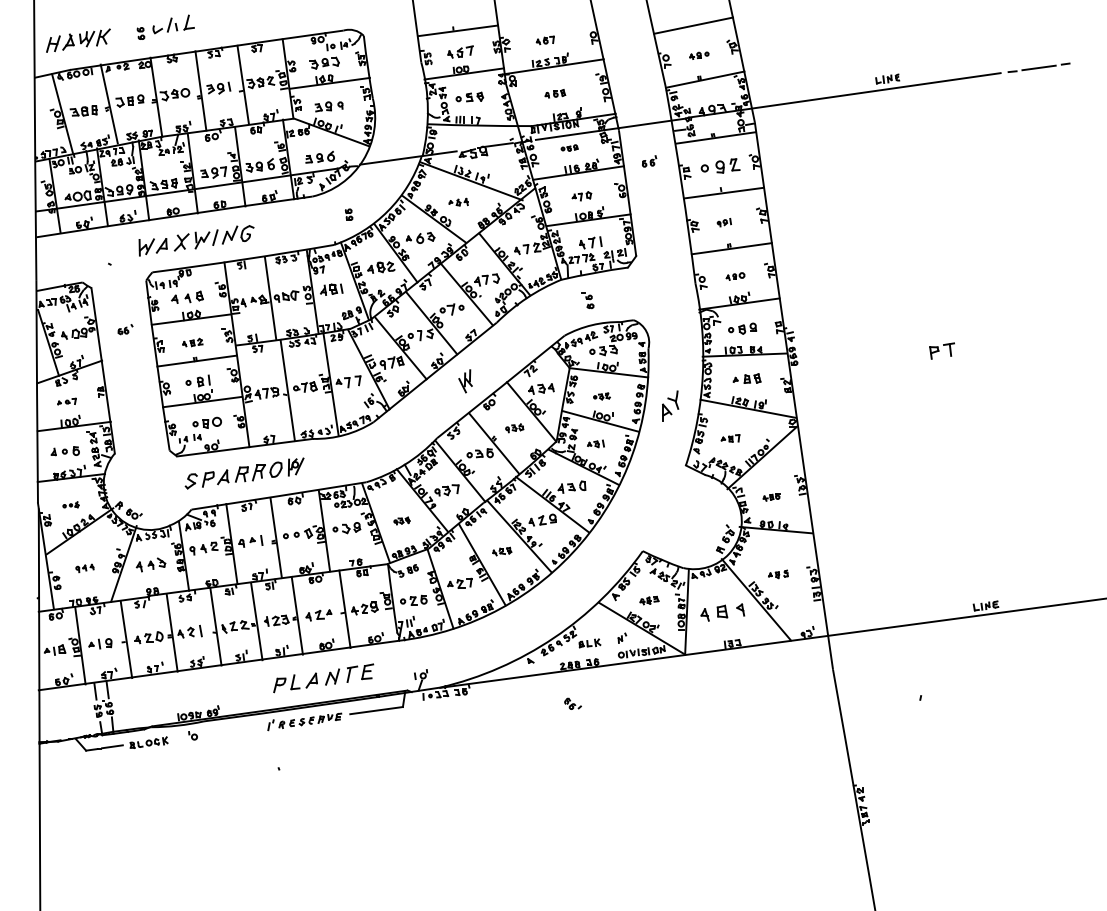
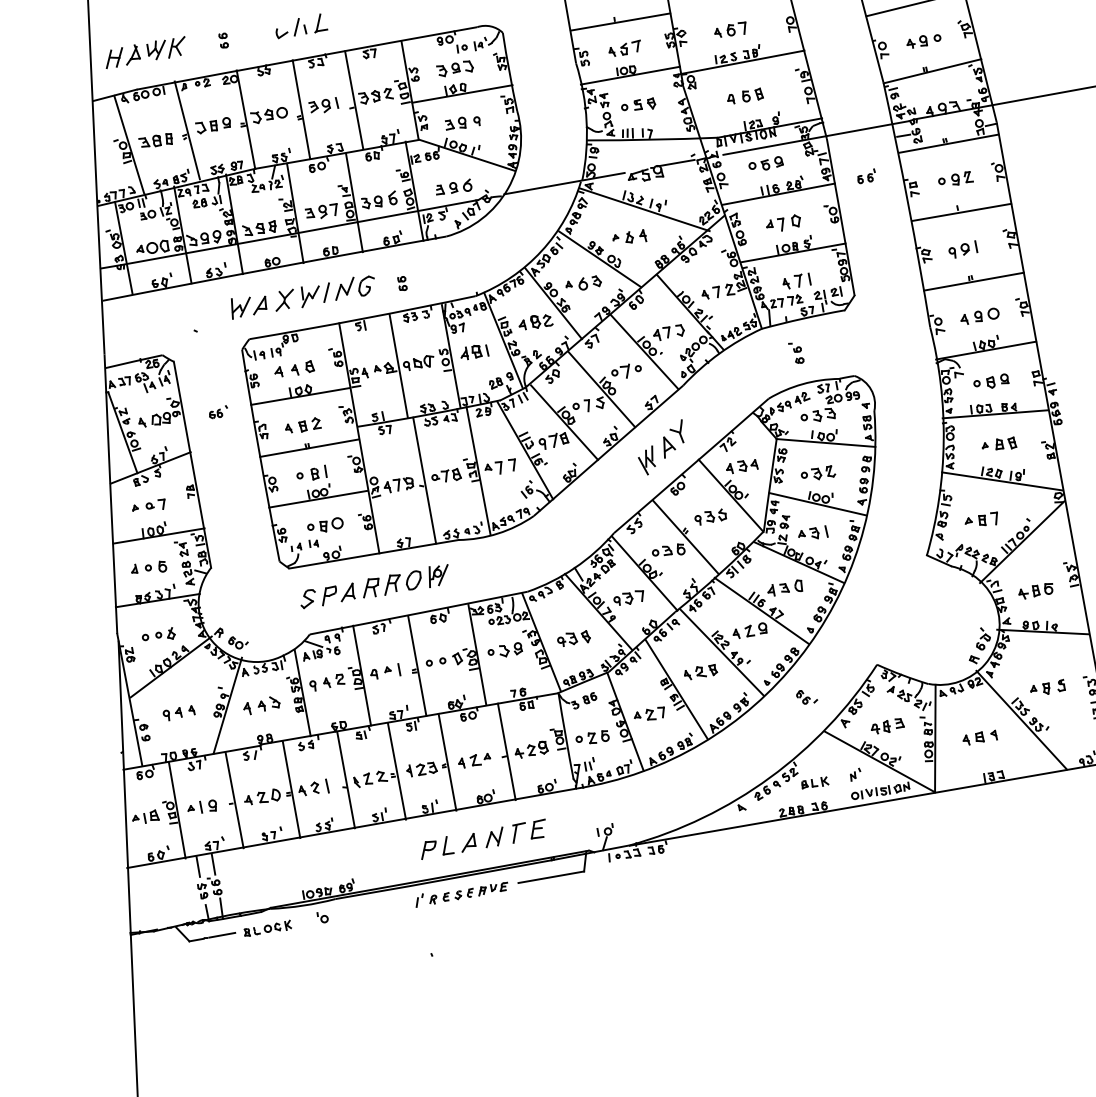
part: (173, 24) -> (301, 26), moved
part: (545, 40) -> (730, 29), size x1.43
part: (699, 55) -> (924, 41), size x1.43
part: (555, 93) -> (745, 95), size x1.43
part: (569, 147) -> (765, 162), size x1.67
part: (720, 165) -> (955, 178), size x0.71
part: (581, 196) -> (783, 223), size x1.43
part: (458, 201) -> (629, 235), size x1.43
part: (348, 214) -> (401, 283), moved
part: (724, 222) -> (963, 249), size x1.67
part: (735, 276) -> (979, 316), size x1.67
part: (192, 342) -> (303, 425), size x1.43
part: (601, 396) -> (817, 473), size x1.67
part: (66, 401) -> (148, 505), size x1.43
part: (670, 405) -> (673, 438), moved
part: (514, 427) -> (710, 516), size x1.43
part: (730, 438) -> (981, 519), size x1.43
part: (595, 443) -> (812, 532), size x1.43
part: (771, 497) -> (1035, 591), size x1.67
part: (70, 504) -> (158, 633), size x1.67
part: (401, 520) -> (573, 637), size x1.67
part: (502, 551) -> (701, 671), size x1.43
part: (84, 568) -> (178, 713), size x1.43
part: (778, 574) -> (1048, 687), size x1.43
part: (649, 600) -> (887, 726), size x1.43
part: (722, 612) -> (979, 737), size x0.62
part: (572, 703) -> (806, 696), moved

